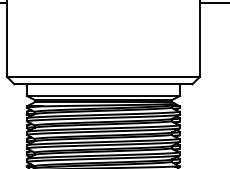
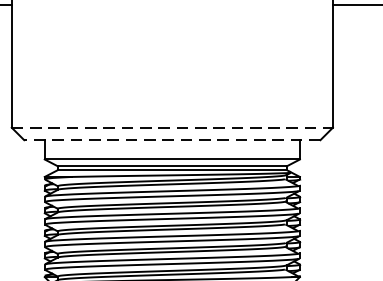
line: (103, 76) -> (172, 127), solid -> dashed
line: (103, 84) -> (172, 140), solid -> dashed

